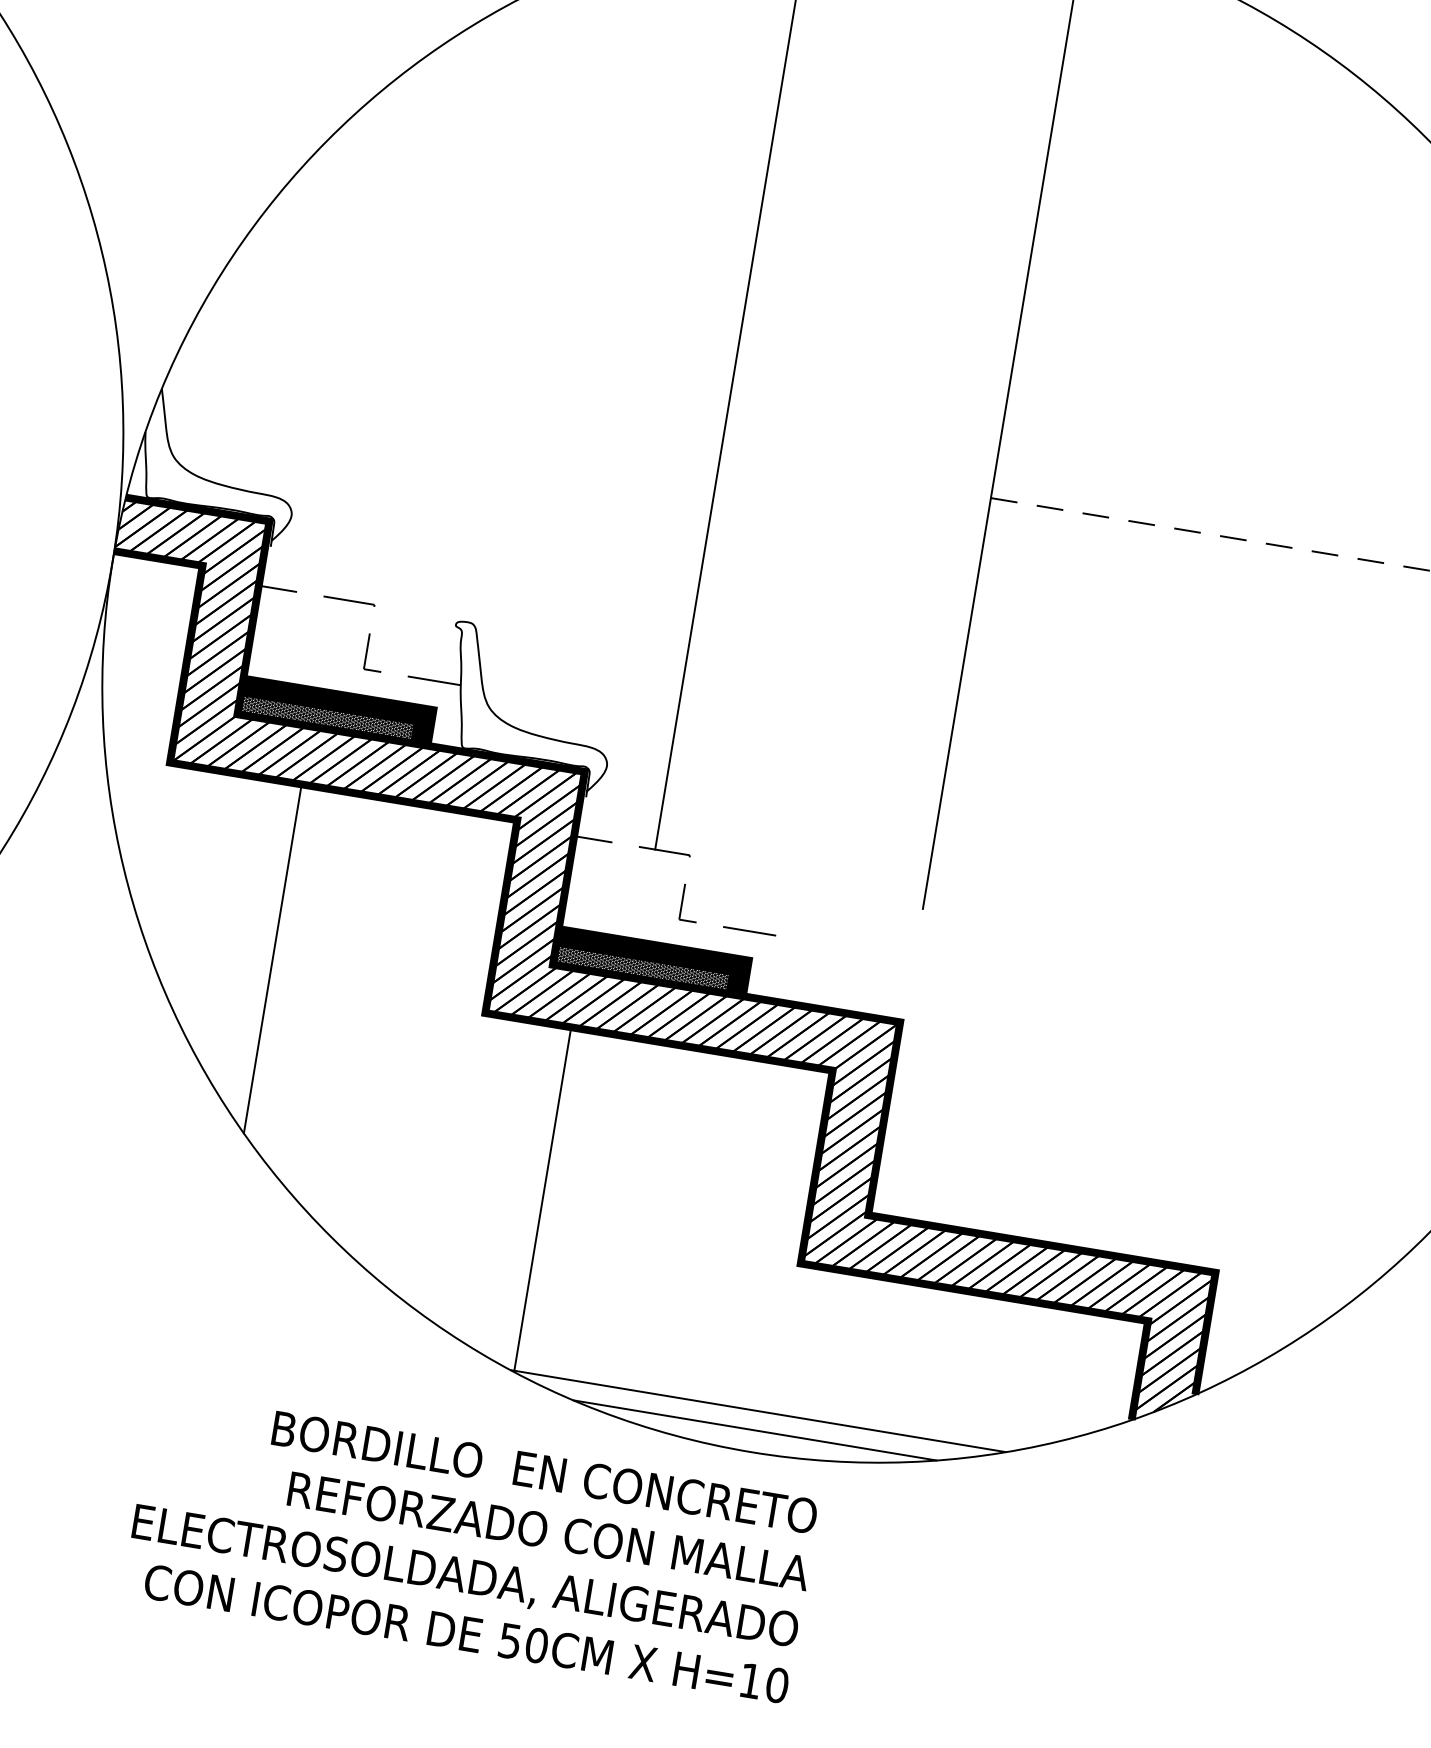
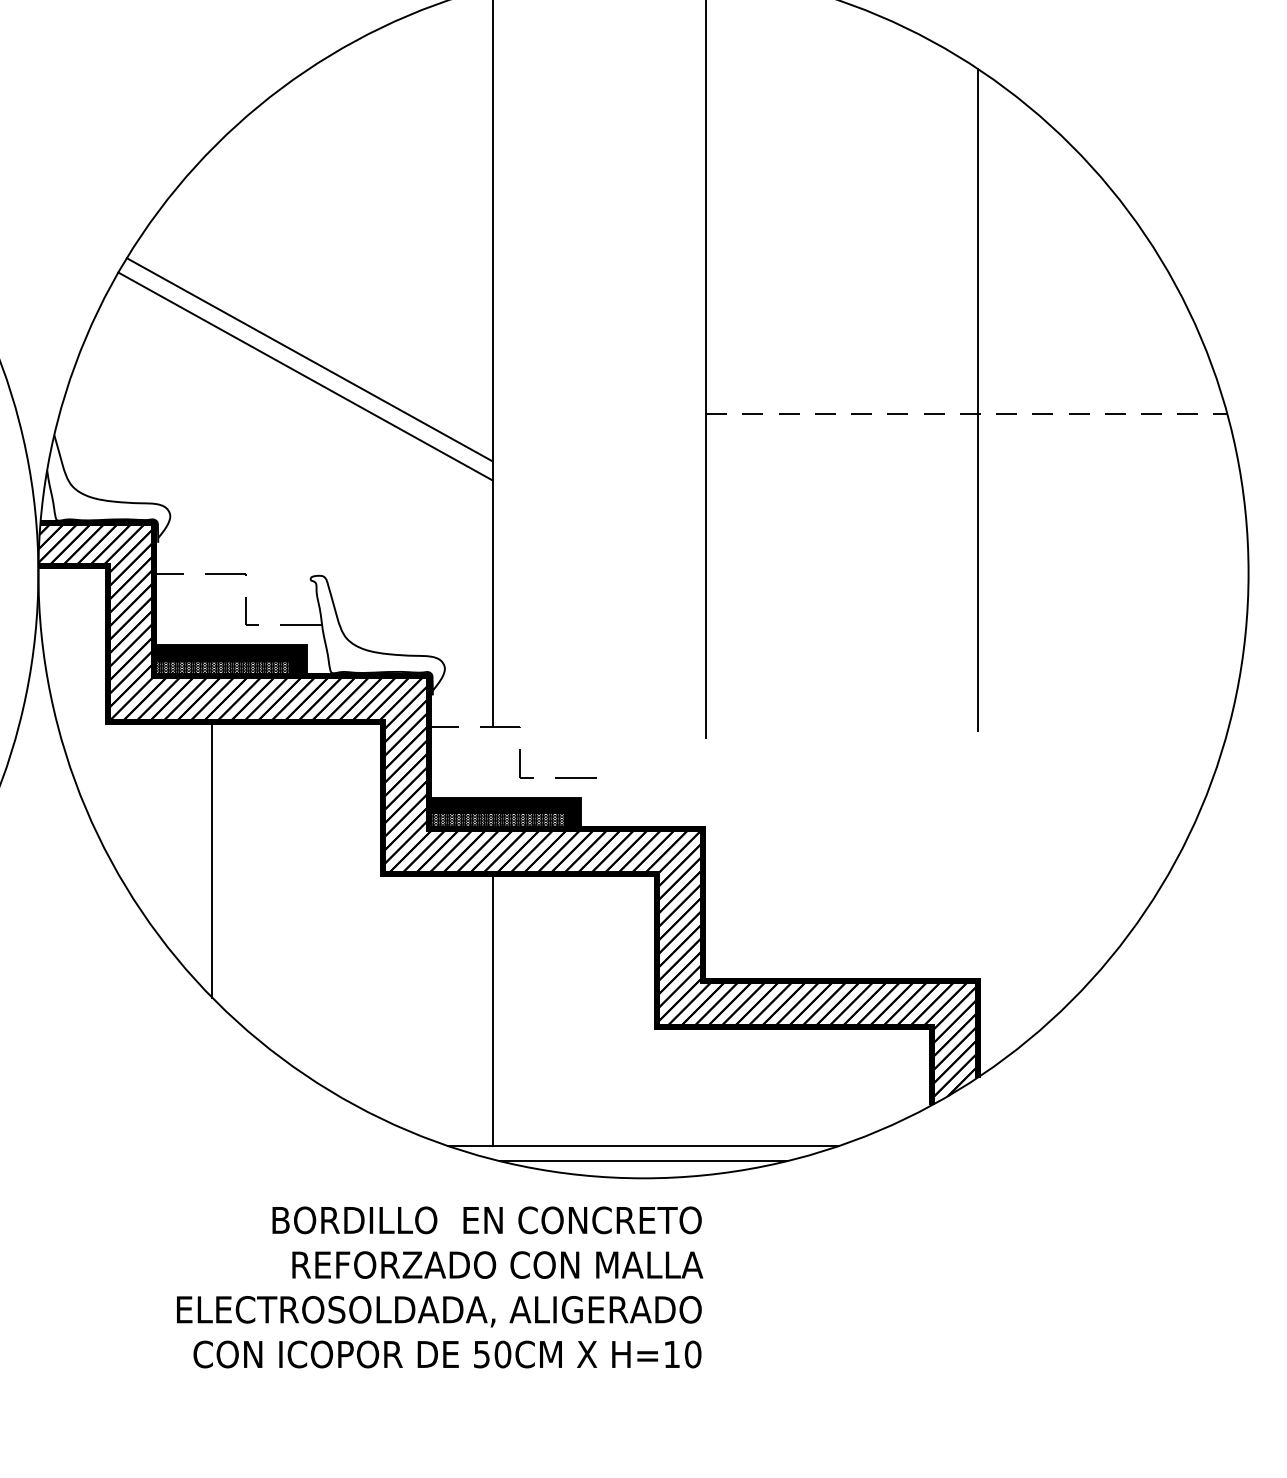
line: (500, 346) -> (309, 359), added
line: (491, 367) -> (305, 376), added
line: (1338, 537) -> (978, 399), added
line: (542, 1198) -> (492, 1009), moved

